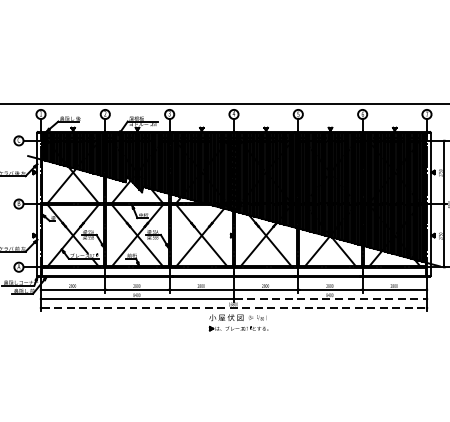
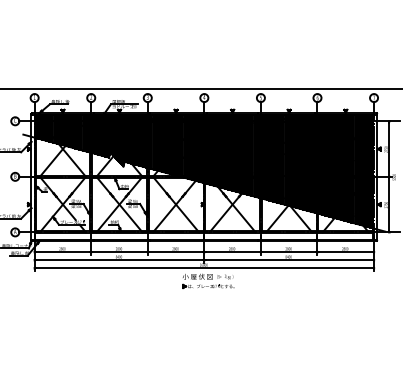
line: (330, 299) -> (289, 260), dashed -> solid
line: (234, 308) -> (204, 268), dashed -> solid

